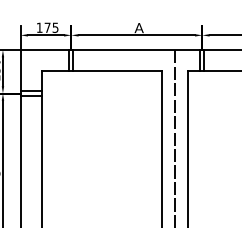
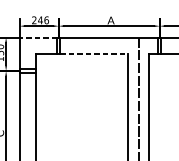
text: (47, 27) -> (40, 20), 175 -> 246
line: (44, 50) -> (38, 37), solid -> dashed
line: (117, 71) -> (94, 54), solid -> dashed

